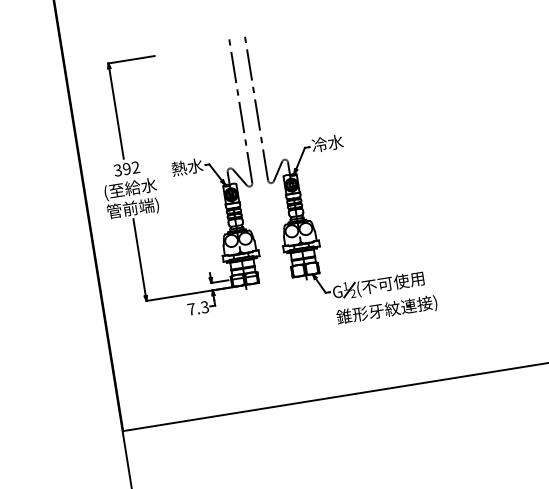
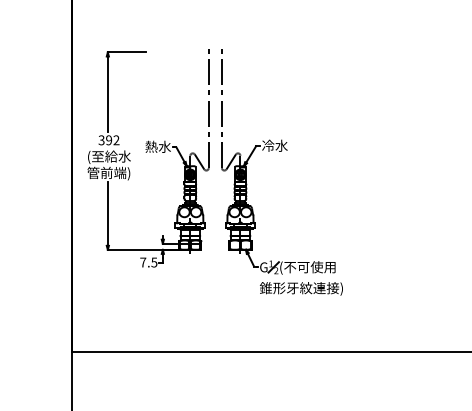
text: (204, 305) -> (154, 261), 7.3 -> 7.5

